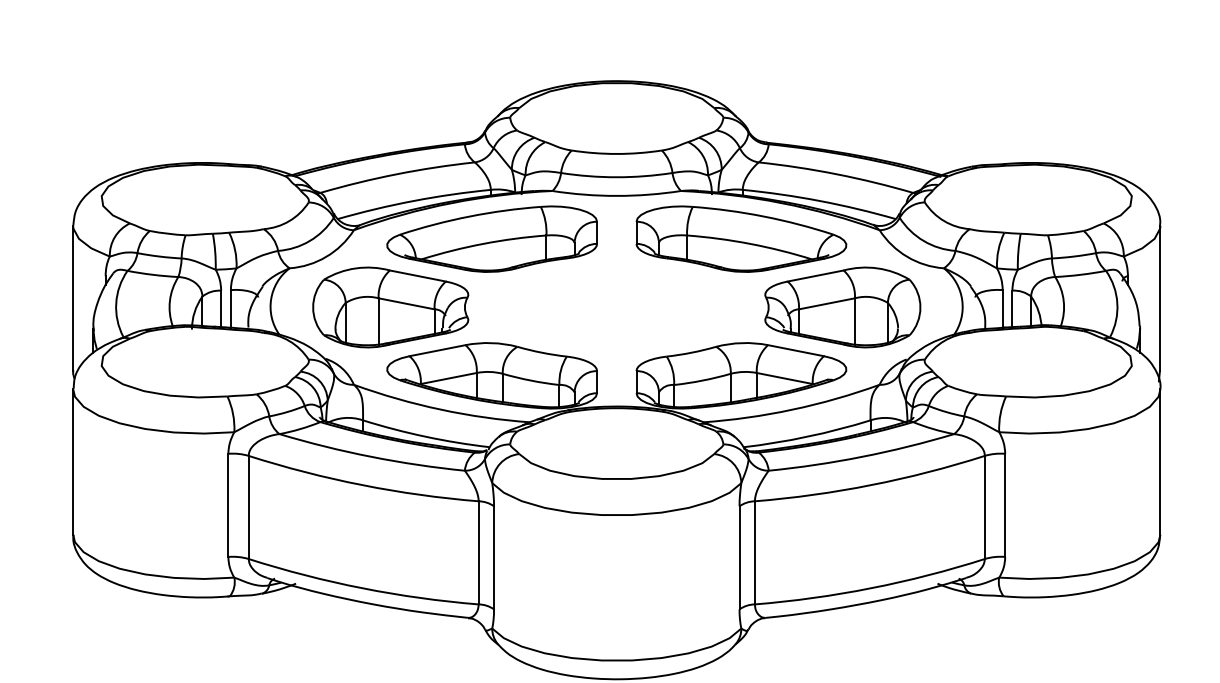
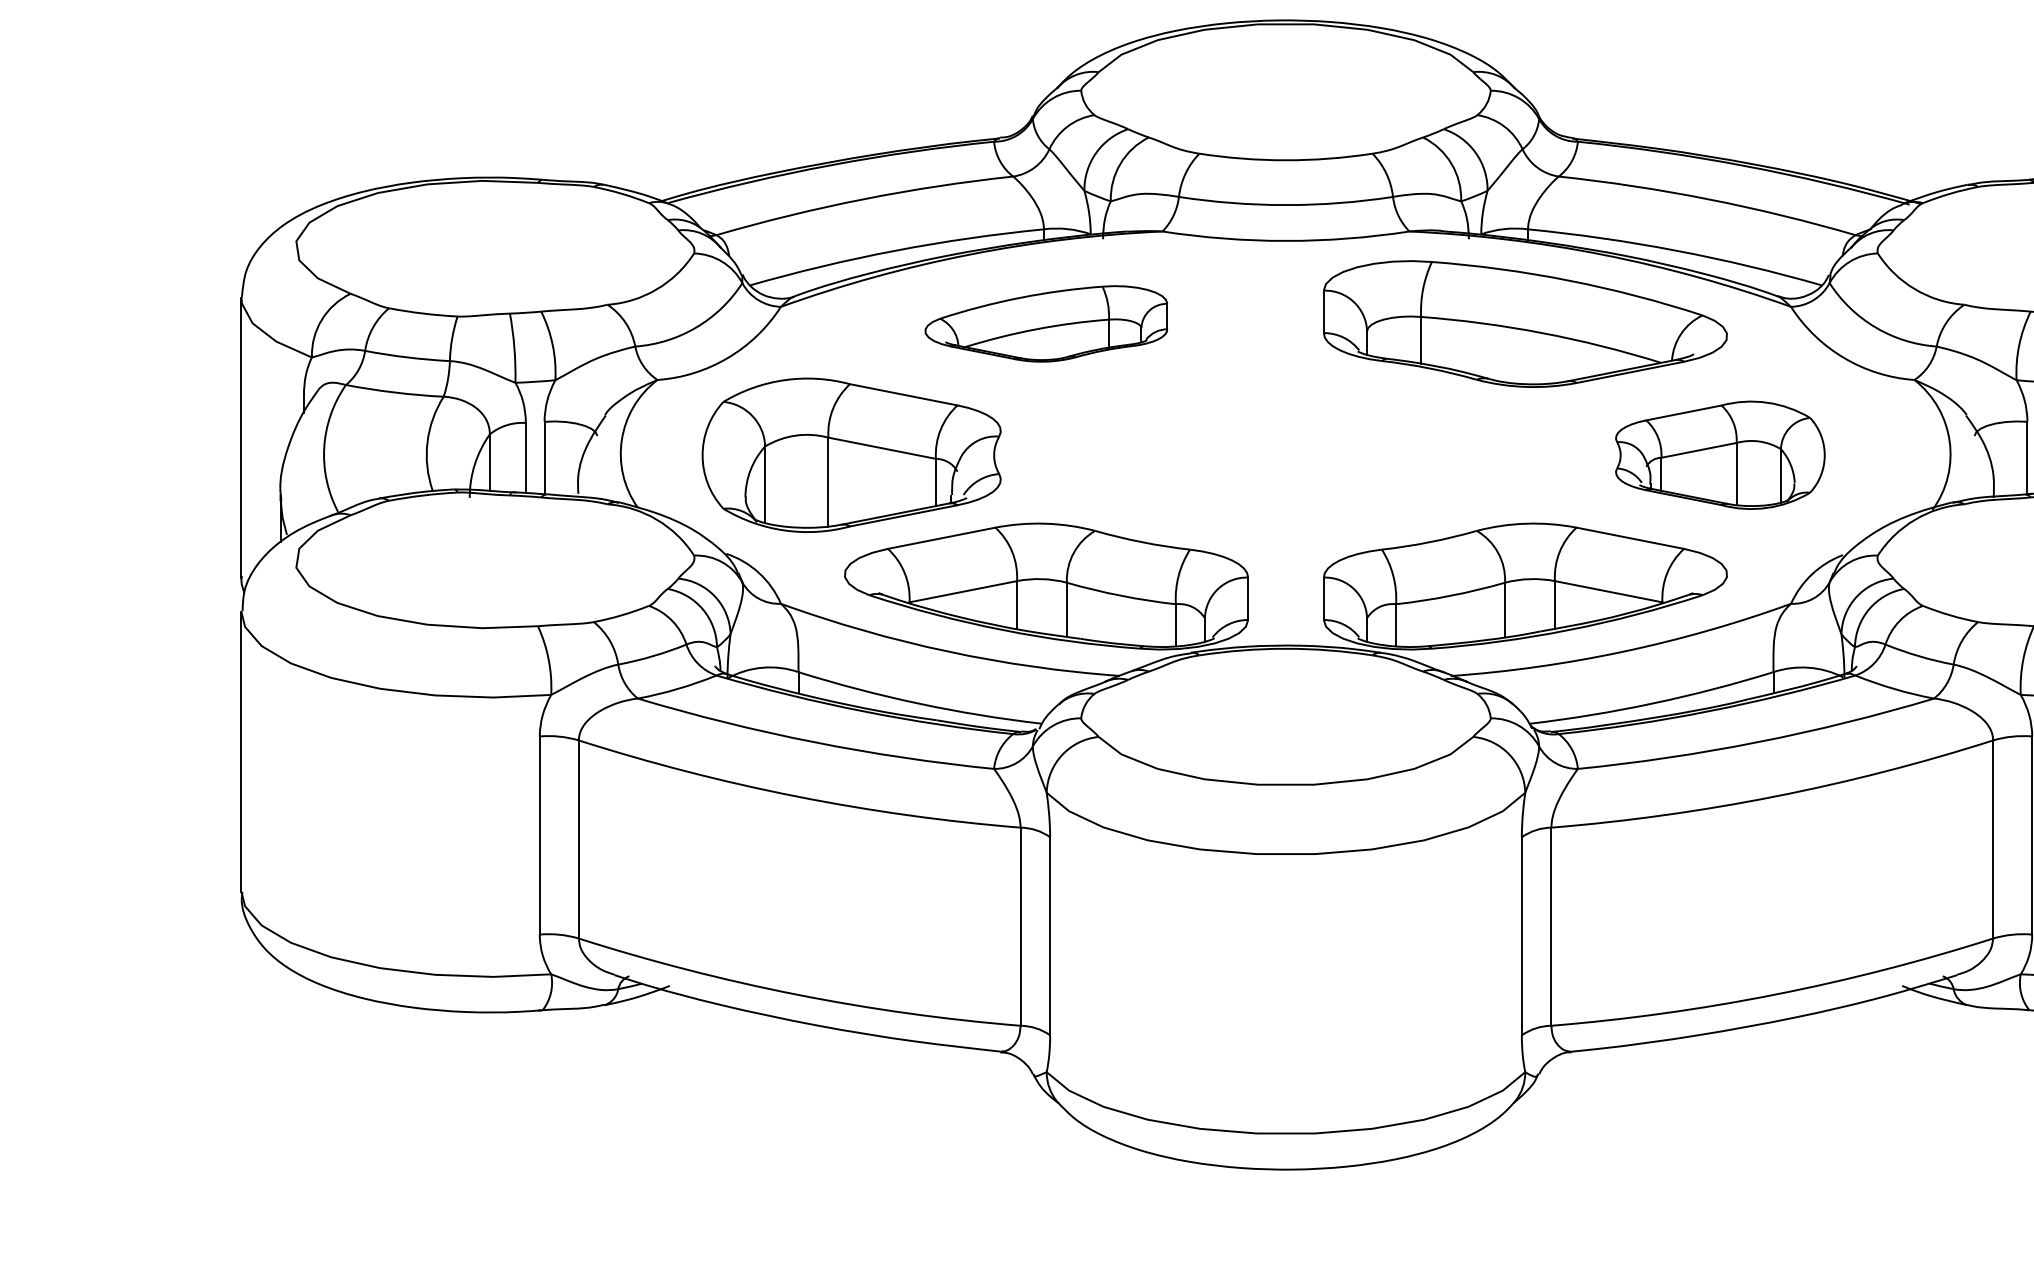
part: (491, 238) -> (1045, 322), size x0.6
part: (842, 307) -> (1719, 455), size x0.7

